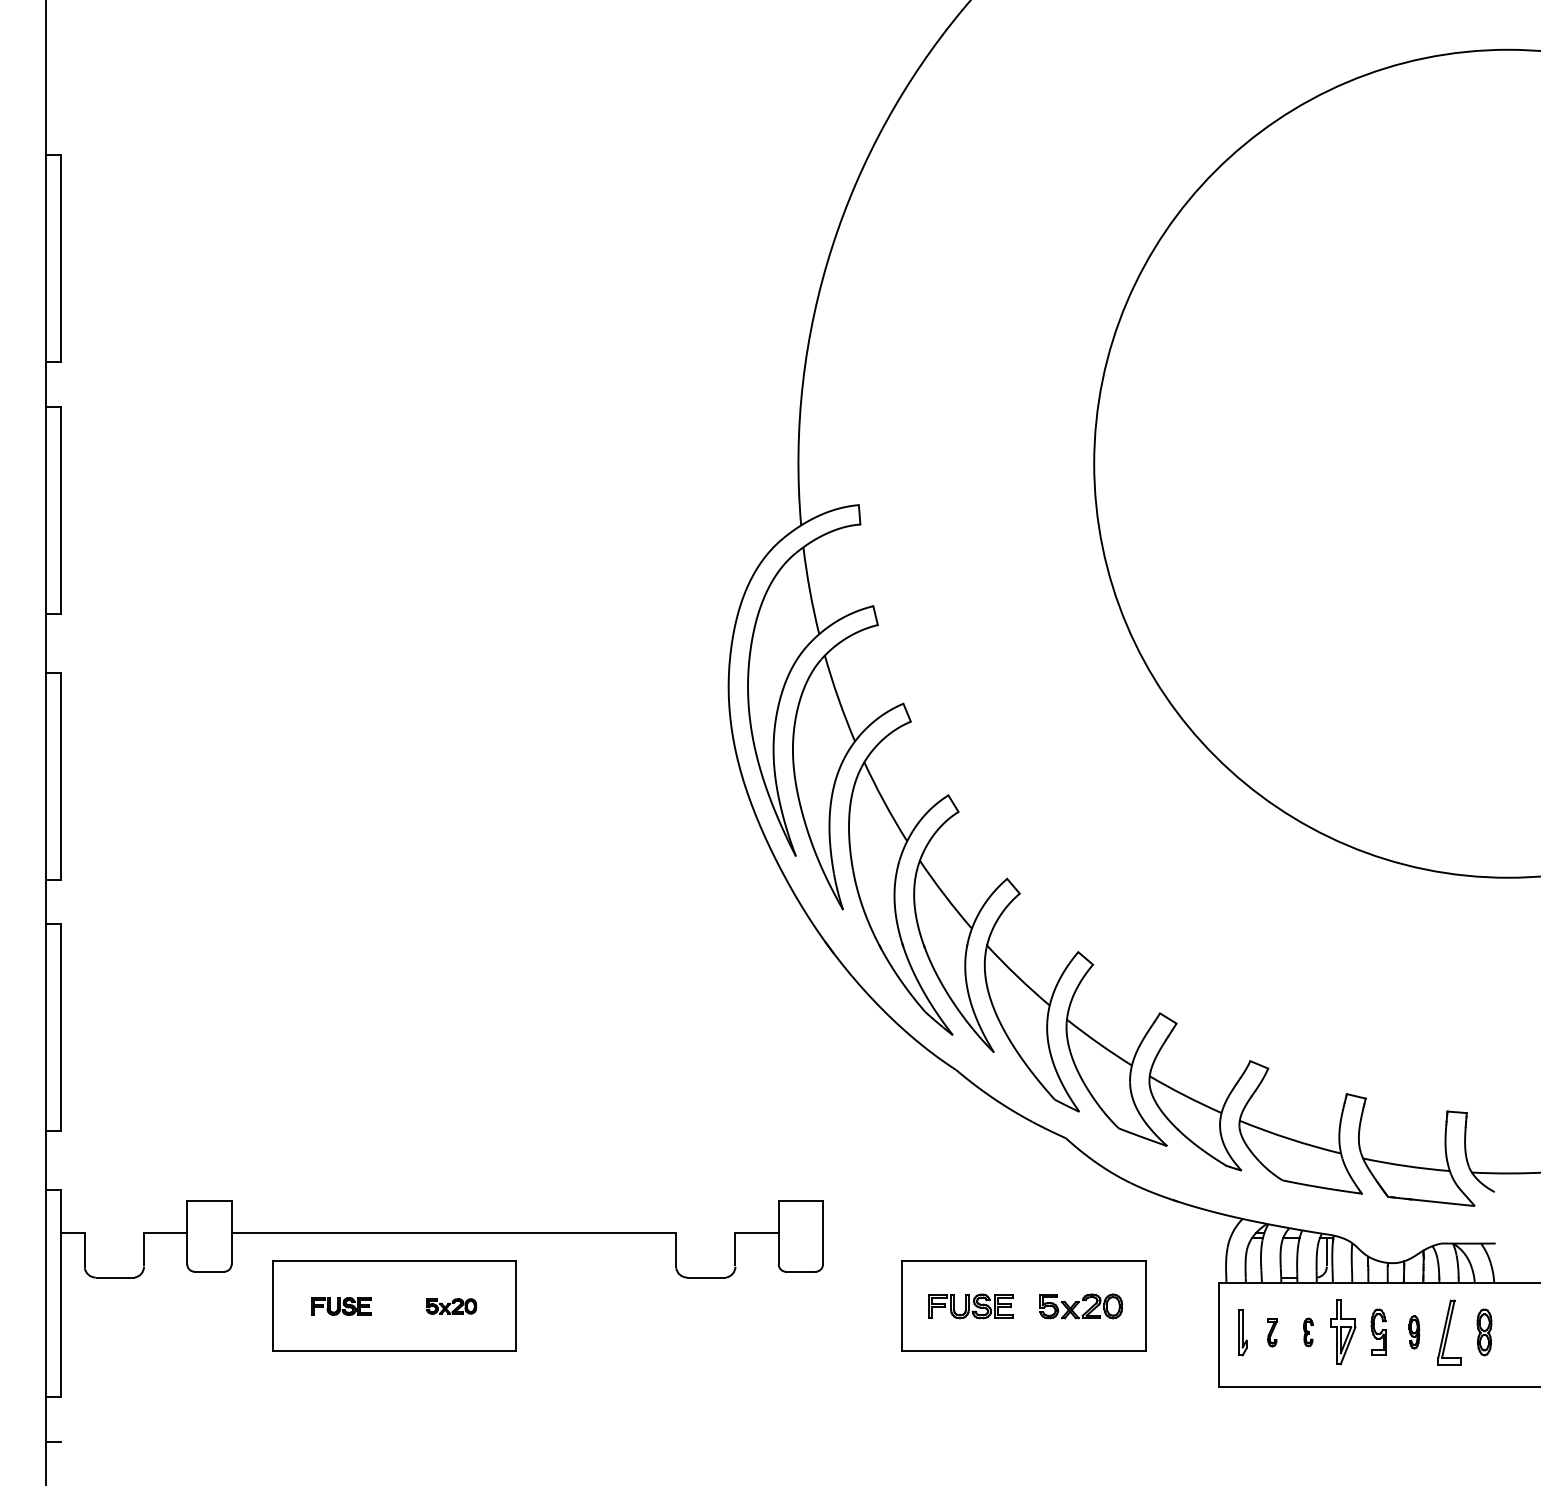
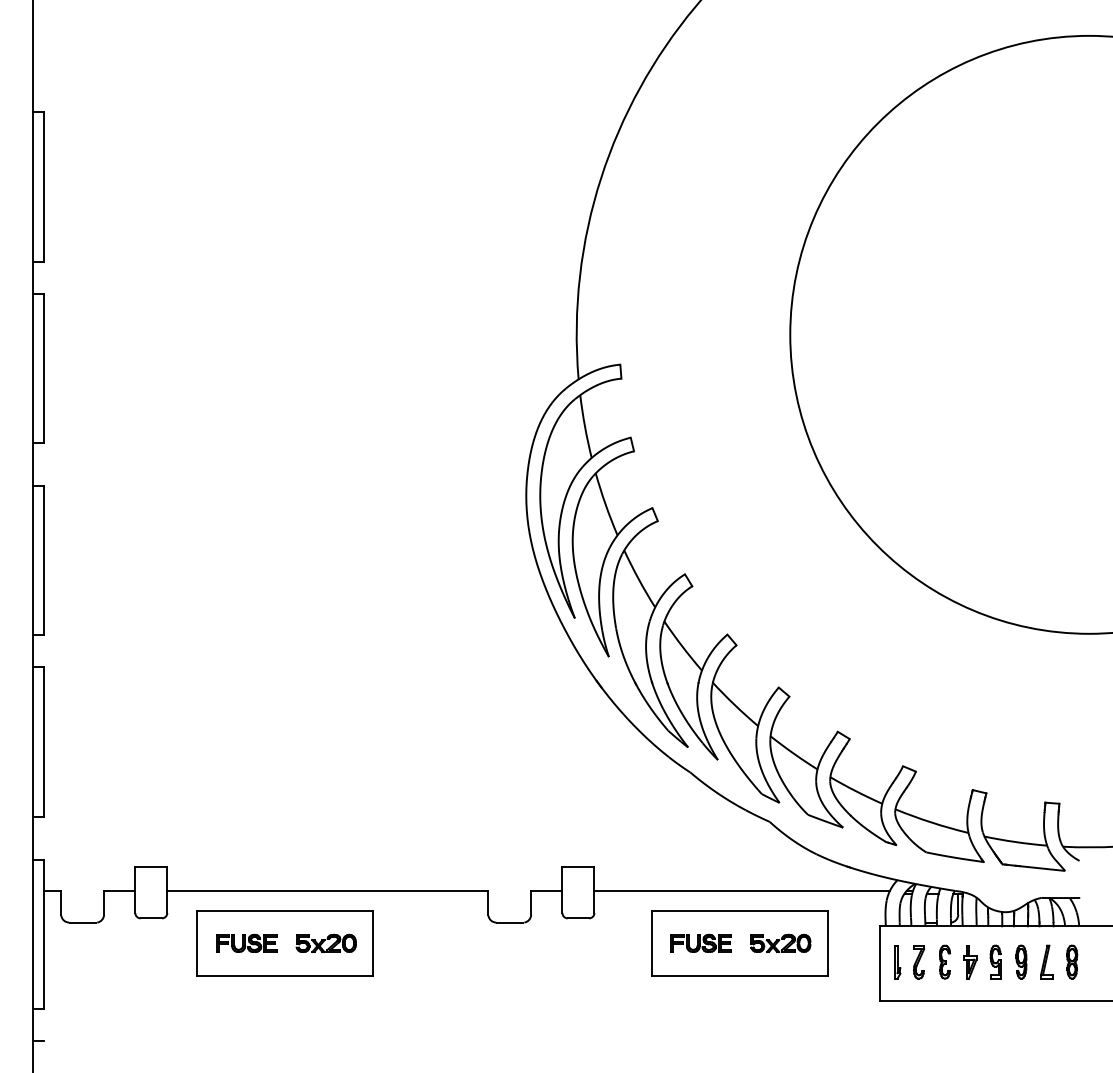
line: (1027, 1233) -> (742, 890), added
part: (341, 1306) -> (246, 943), size x1.43
part: (451, 1306) -> (326, 943), size x1.67
part: (1448, 1331) -> (1046, 961), size x0.71
part: (1272, 1332) -> (919, 962), size x1.67
part: (1308, 1332) -> (945, 962), size x1.67
part: (1343, 1332) -> (970, 962), size x0.71
part: (1414, 1332) -> (1021, 962), size x1.43

